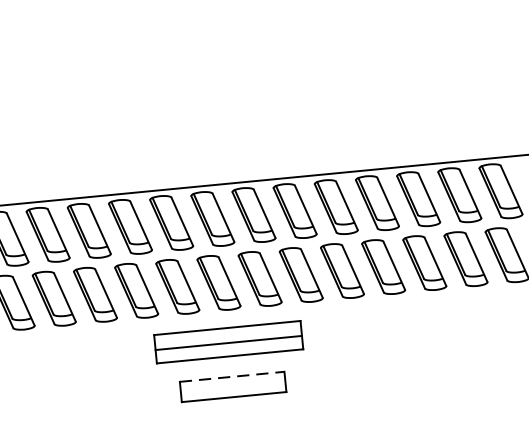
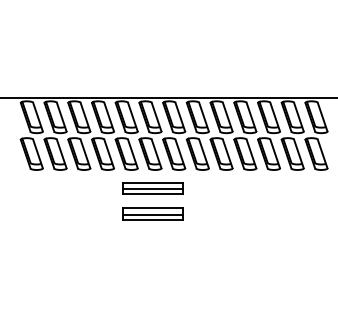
part: (228, 342) -> (152, 188), size x0.71
line: (233, 376) -> (153, 208), dashed -> solid
line: (232, 387) -> (152, 214), added

